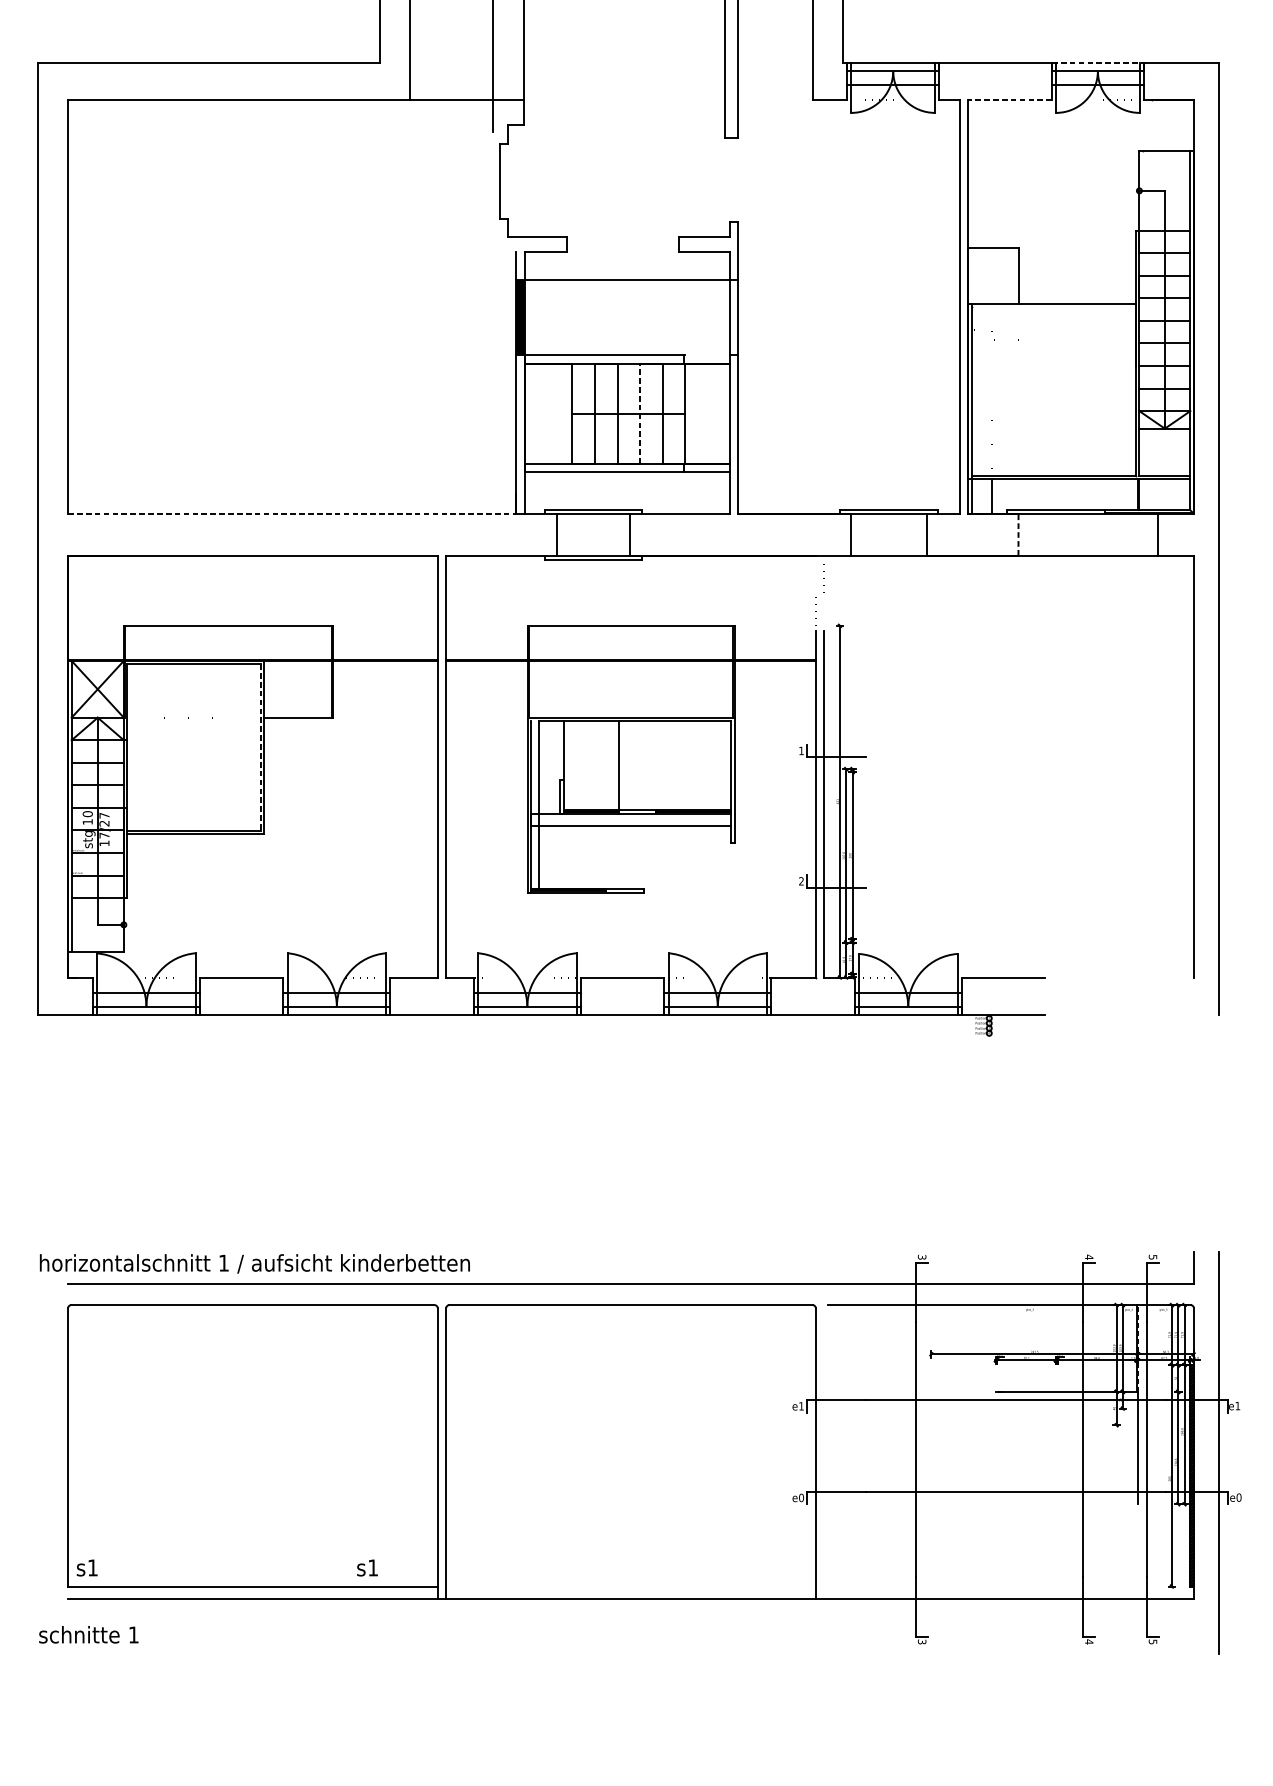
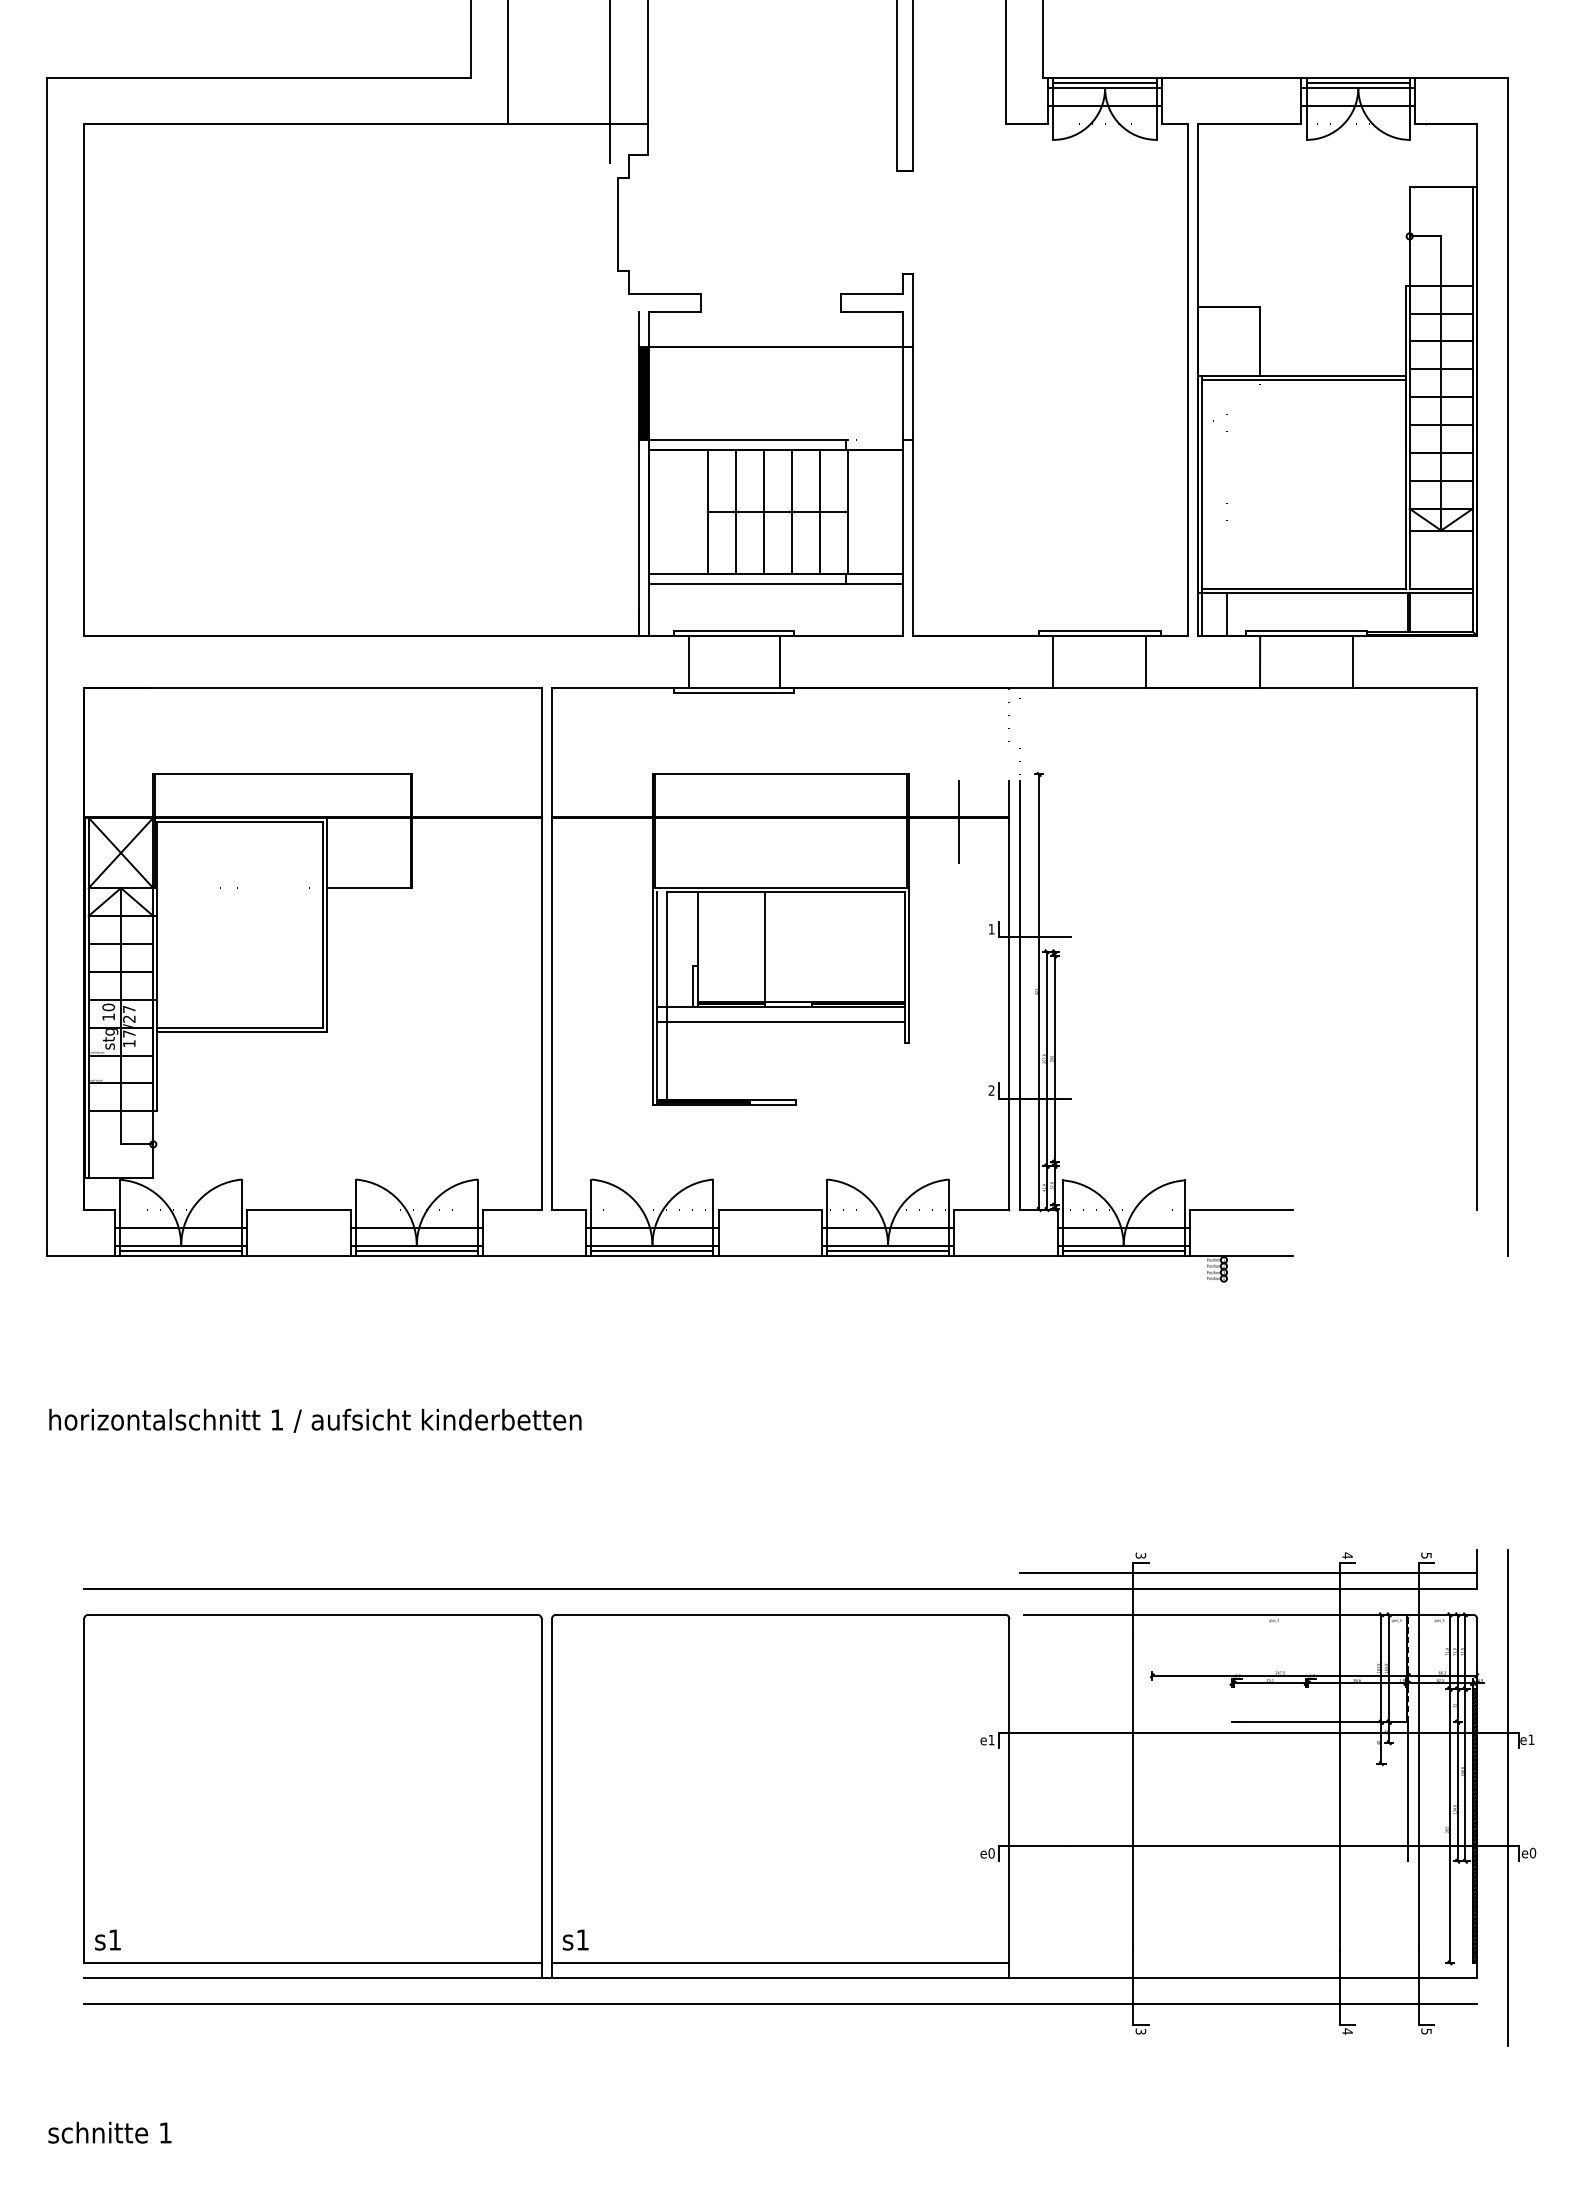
line: (1098, 62) -> (1358, 77), dashed -> solid
line: (892, 67) -> (1104, 83), added
line: (1098, 67) -> (1358, 83), added
line: (1009, 100) -> (1249, 124), dashed -> solid
line: (1053, 306) -> (1303, 379), added
line: (639, 413) -> (791, 511), dashed -> solid
line: (292, 513) -> (362, 635), dashed -> solid
line: (1018, 534) -> (1260, 661), dashed -> solid
line: (1157, 534) -> (1353, 661), moved
line: (775, 663) -> (959, 821), added
line: (260, 747) -> (322, 925), dashed -> solid
line: (146, 1010) -> (181, 1250), added
line: (336, 1010) -> (416, 1250), added
line: (527, 1010) -> (652, 1250), added
line: (718, 1010) -> (888, 1250), added
line: (908, 1010) -> (1123, 1250), added
text: (254, 1263) -> (315, 1420), moved
line: (1009, 1271) -> (1248, 1573), added
text: (367, 1567) -> (575, 1939), moved
line: (630, 1586) -> (780, 1962), added
line: (630, 1620) -> (780, 2004), added
text: (88, 1634) -> (109, 2132), moved

